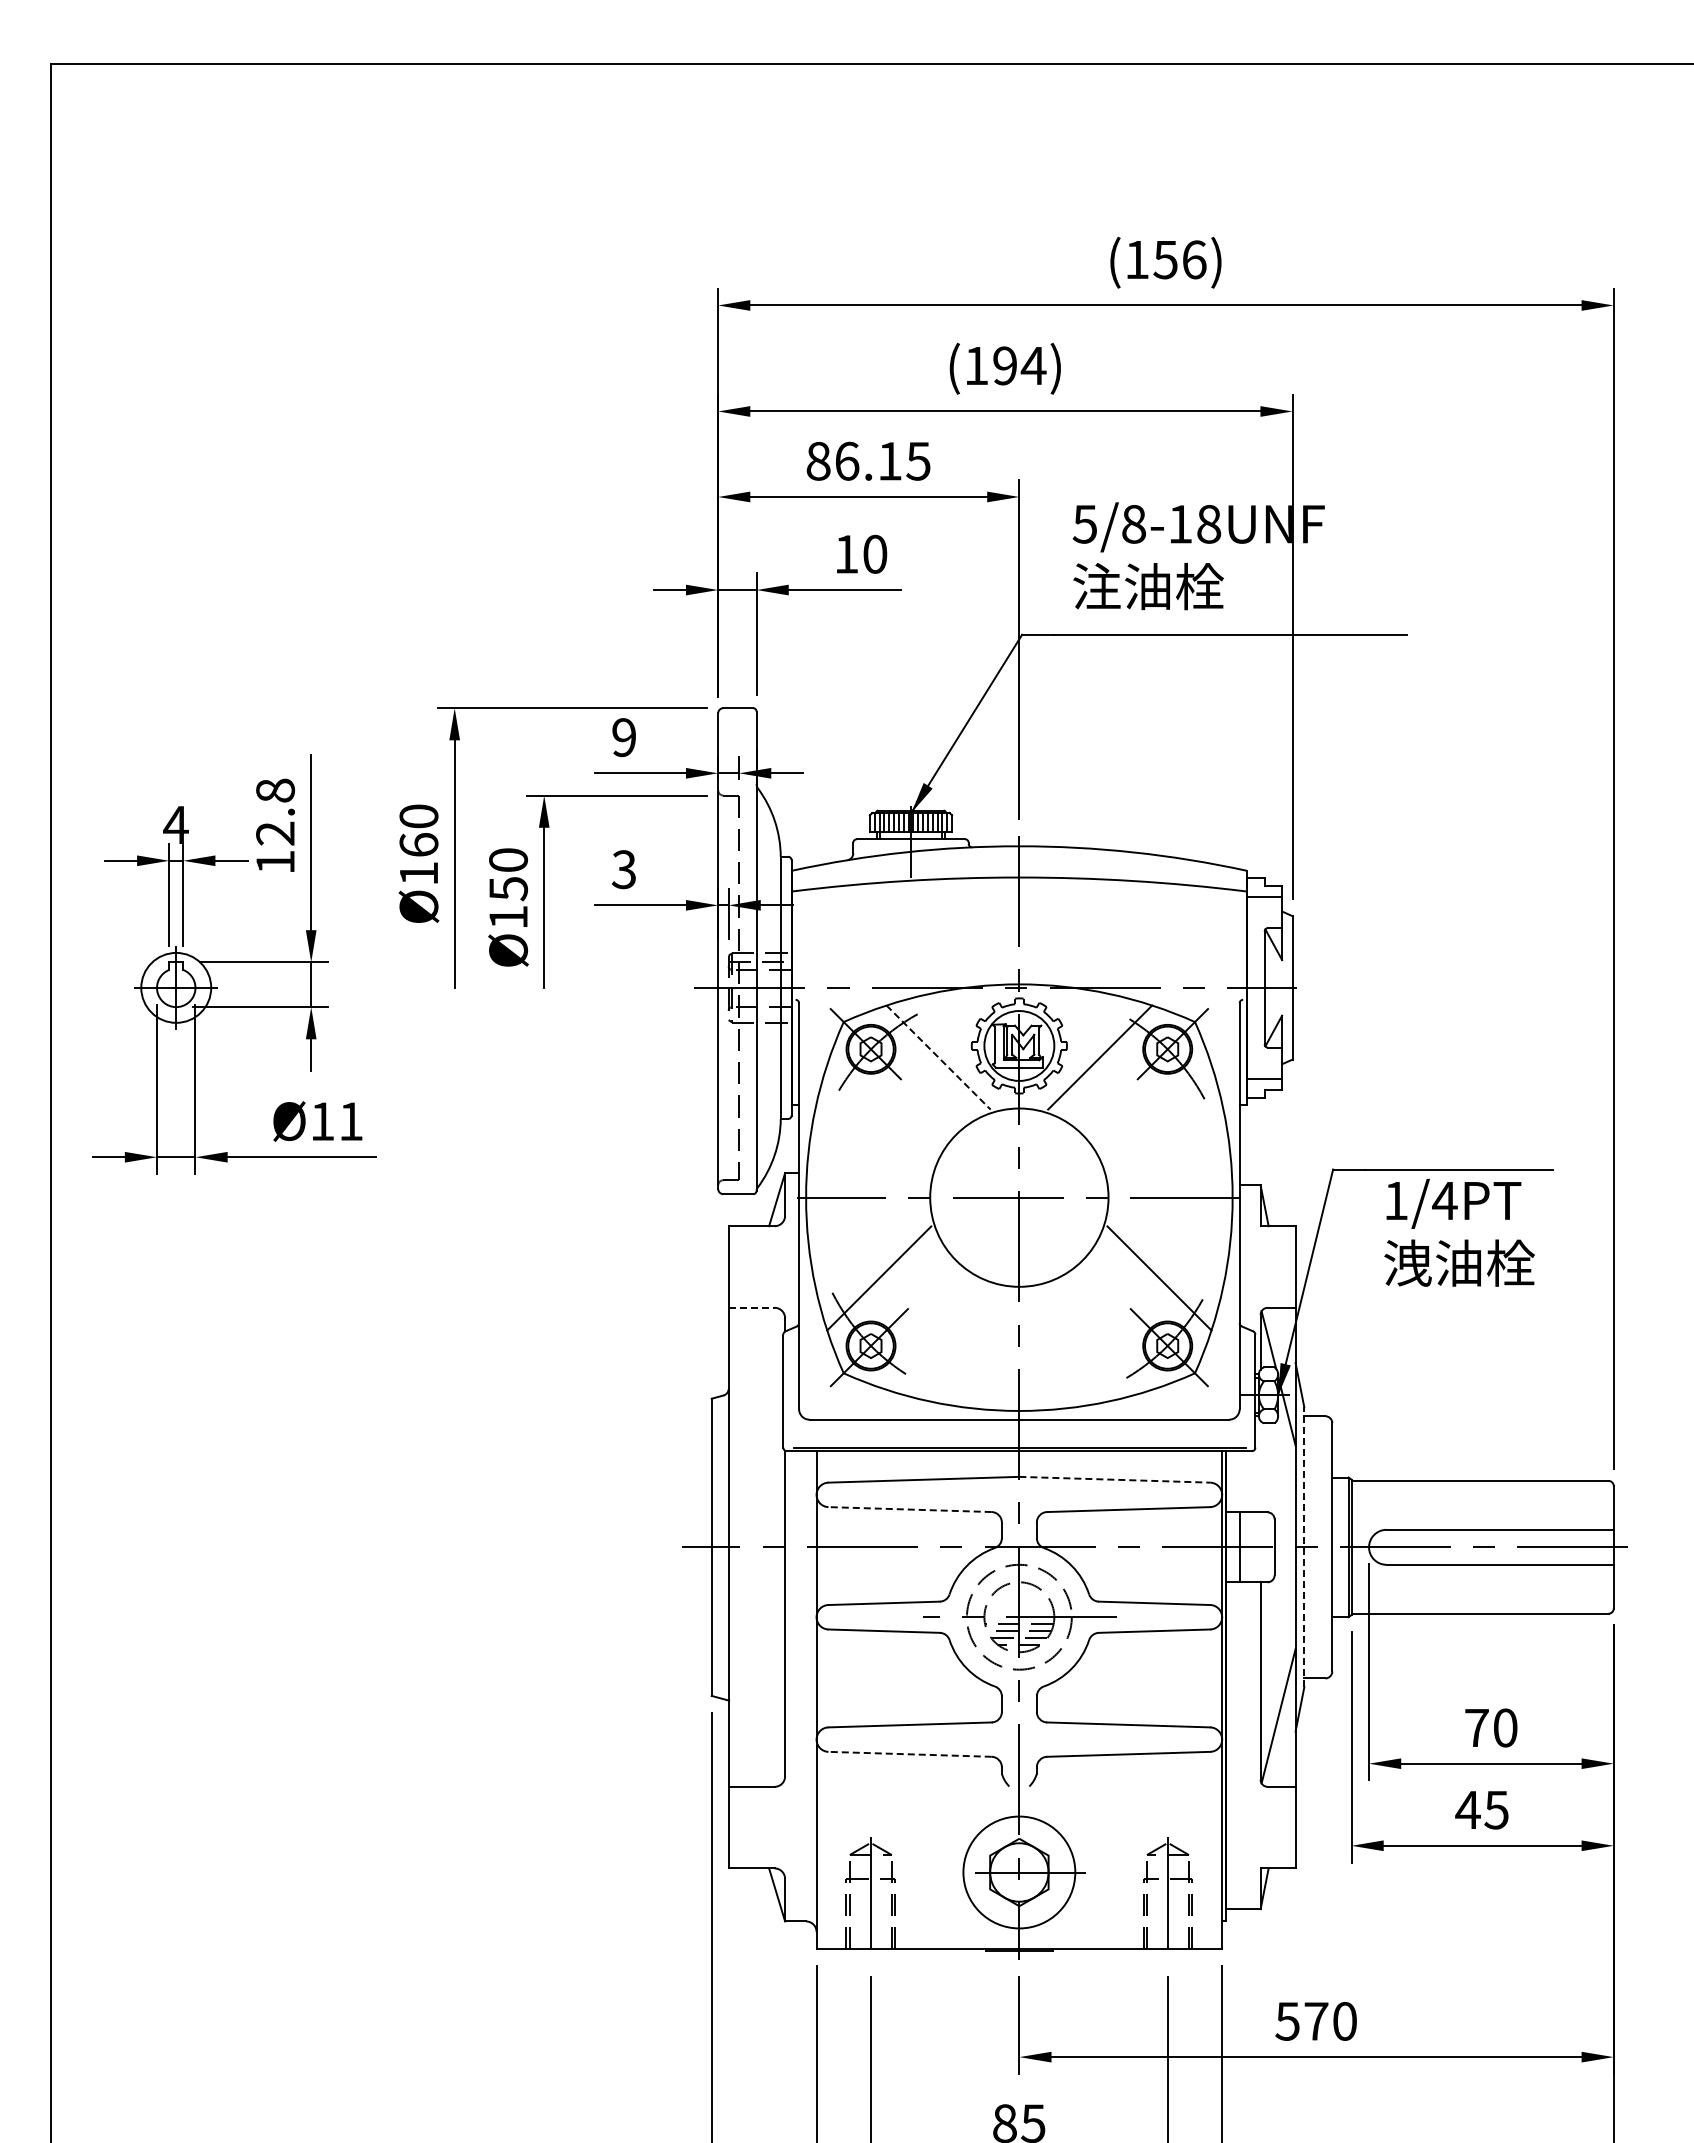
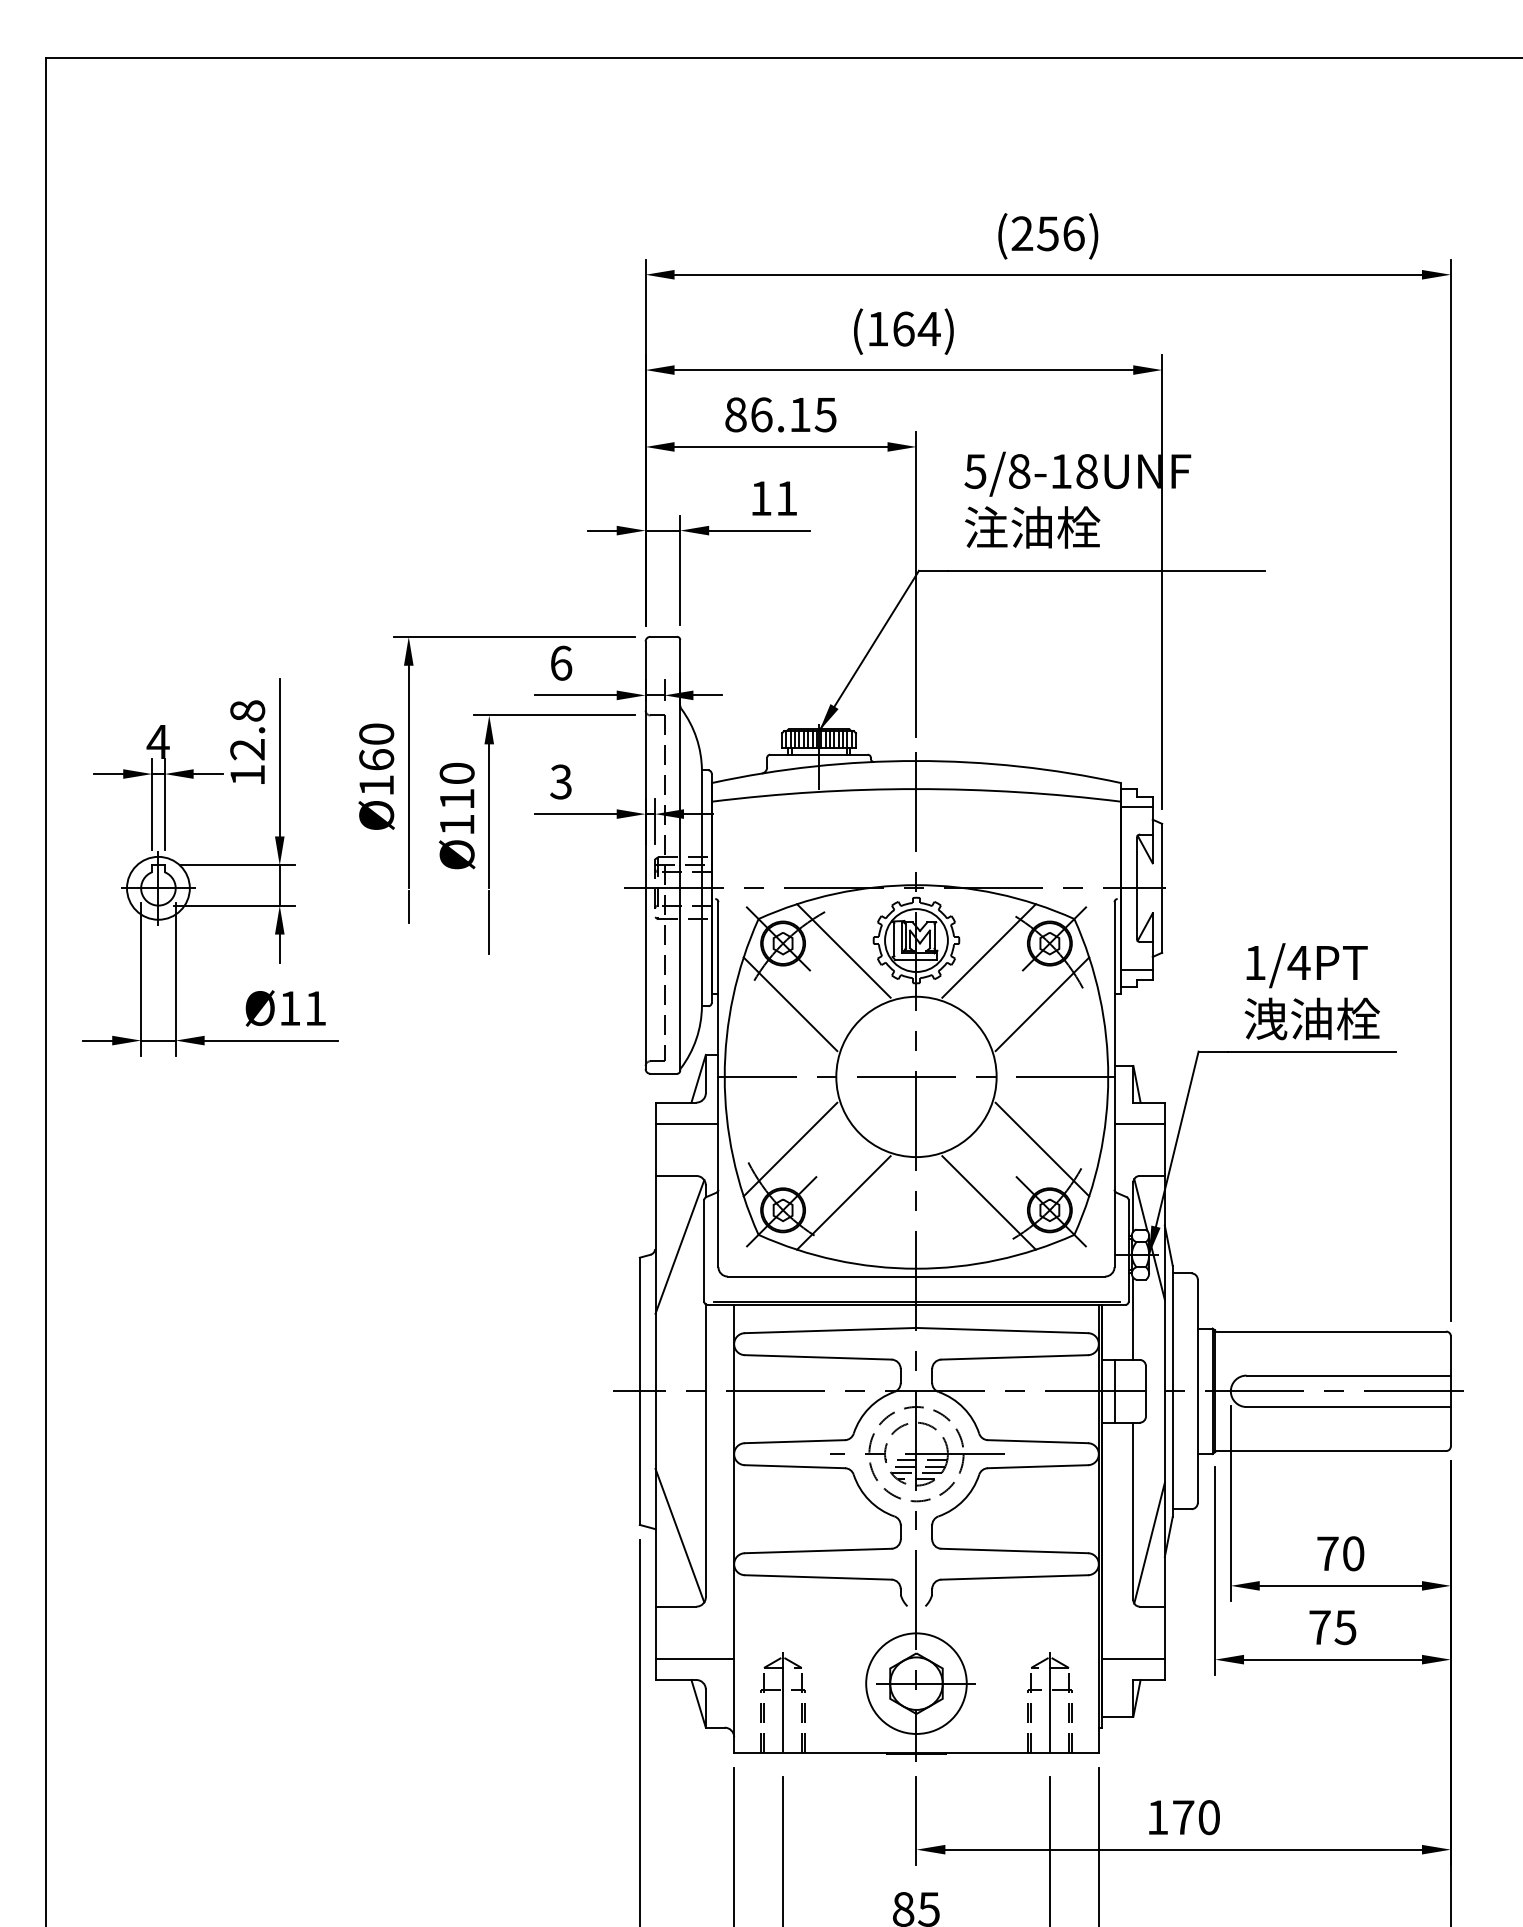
text: (1137, 259) -> (1022, 233), (156) -> (256)
text: (1005, 365) -> (904, 328), (194) -> (164)
text: (875, 553) -> (787, 497), 10 -> 11
text: (624, 737) -> (561, 663), 9 -> 6
text: (508, 889) -> (457, 799), Ø150 -> Ø110
line: (454, 1008) -> (408, 906), added
line: (544, 1025) -> (489, 922), added
line: (938, 1057) -> (843, 950), dashed -> solid
line: (879, 1116) -> (790, 1003), added
line: (1159, 1116) -> (1042, 1003), added
text: (1459, 1232) -> (1312, 991), moved
line: (764, 1249) -> (687, 1123), added
line: (1267, 1249) -> (1139, 1123), added
line: (751, 1307) -> (675, 1175), dashed -> solid
line: (938, 1337) -> (843, 1202), added
line: (1100, 1337) -> (989, 1202), added
line: (756, 1386) -> (680, 1246), added
line: (1260, 1466) -> (1133, 1318), added
line: (1114, 1479) -> (1002, 1330), dashed -> solid
line: (910, 1509) -> (818, 1357), dashed -> solid
line: (1304, 1547) -> (1172, 1391), dashed -> solid
line: (756, 1707) -> (680, 1535), added
line: (910, 1754) -> (818, 1577), dashed -> solid
text: (1467, 1809) -> (1319, 1627), 45 -> 75
line: (772, 1845) -> (694, 1659), added
line: (1260, 1845) -> (1133, 1659), added
text: (1287, 2021) -> (1157, 1817), 570 -> 170

